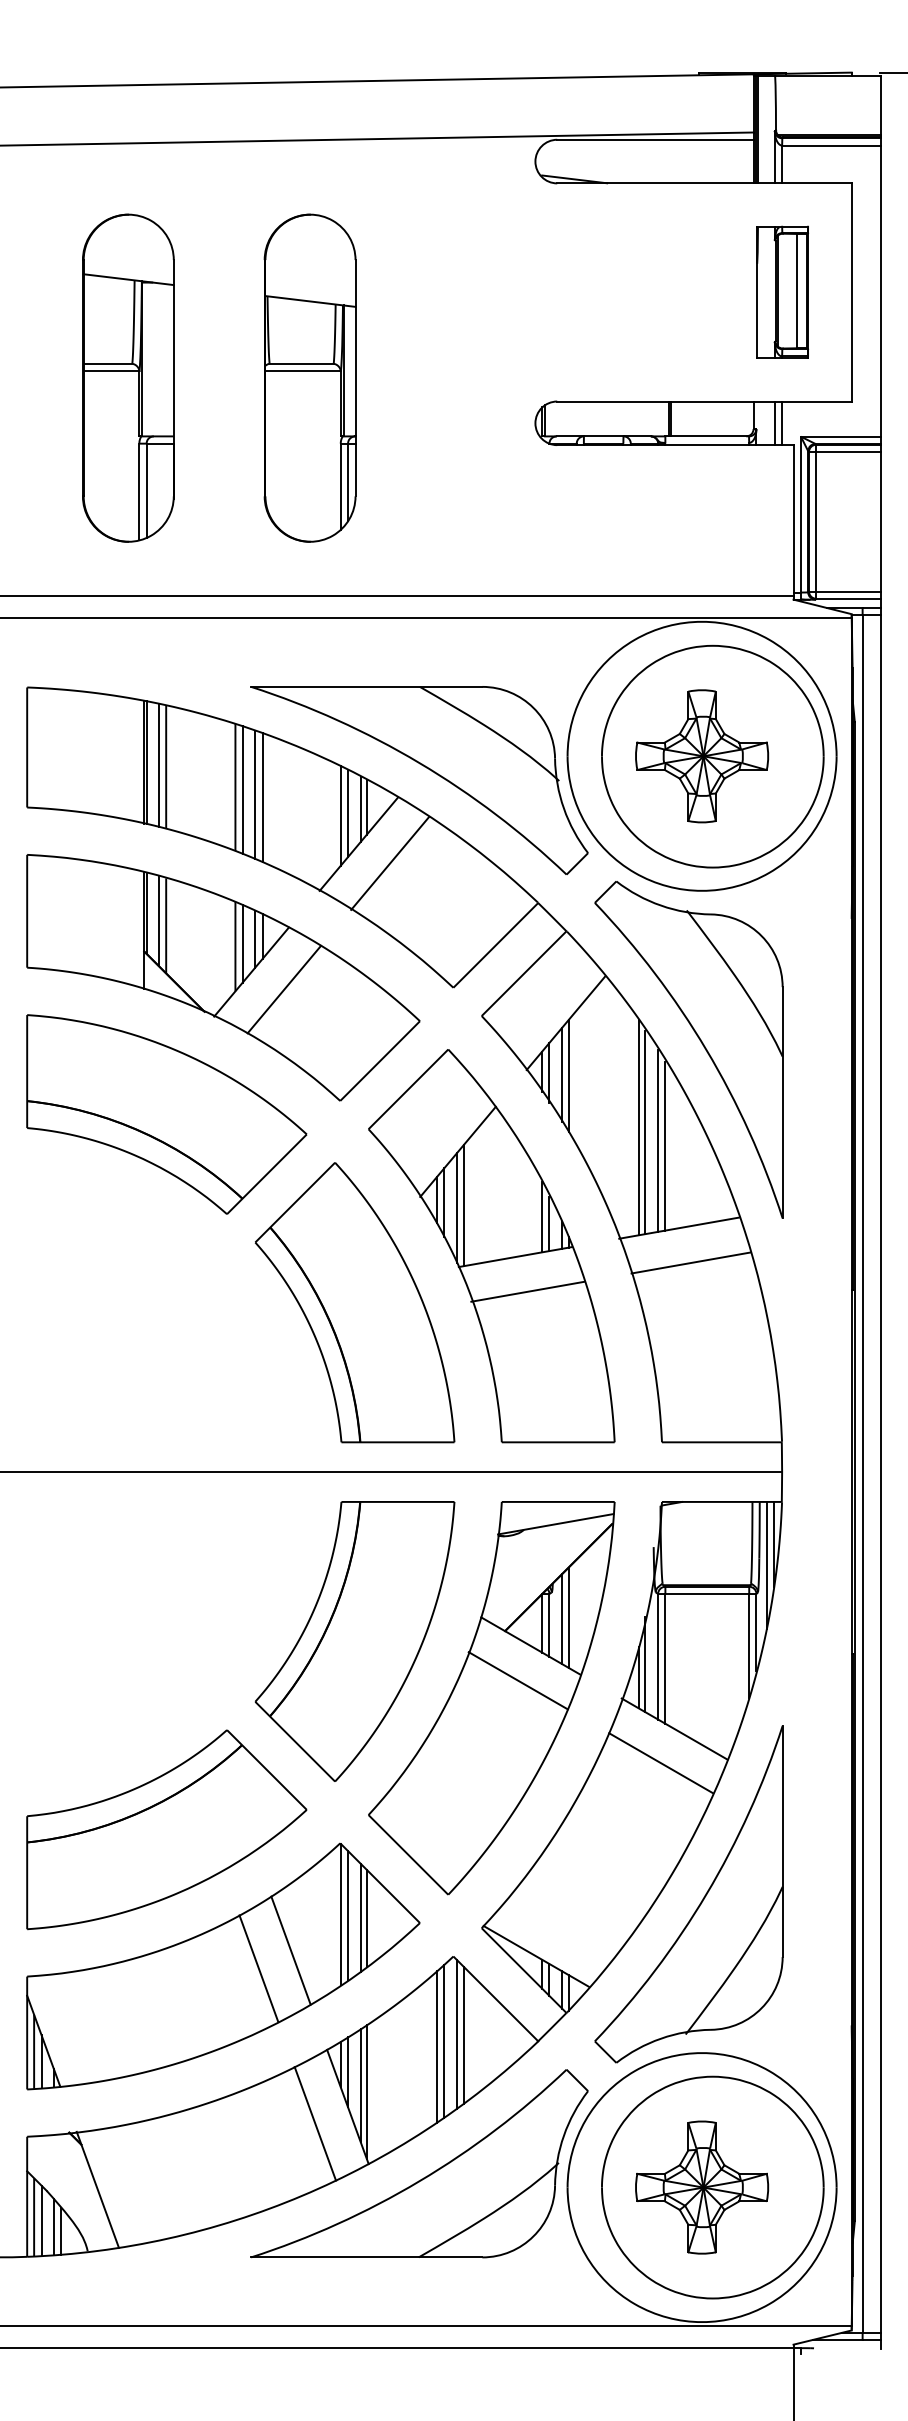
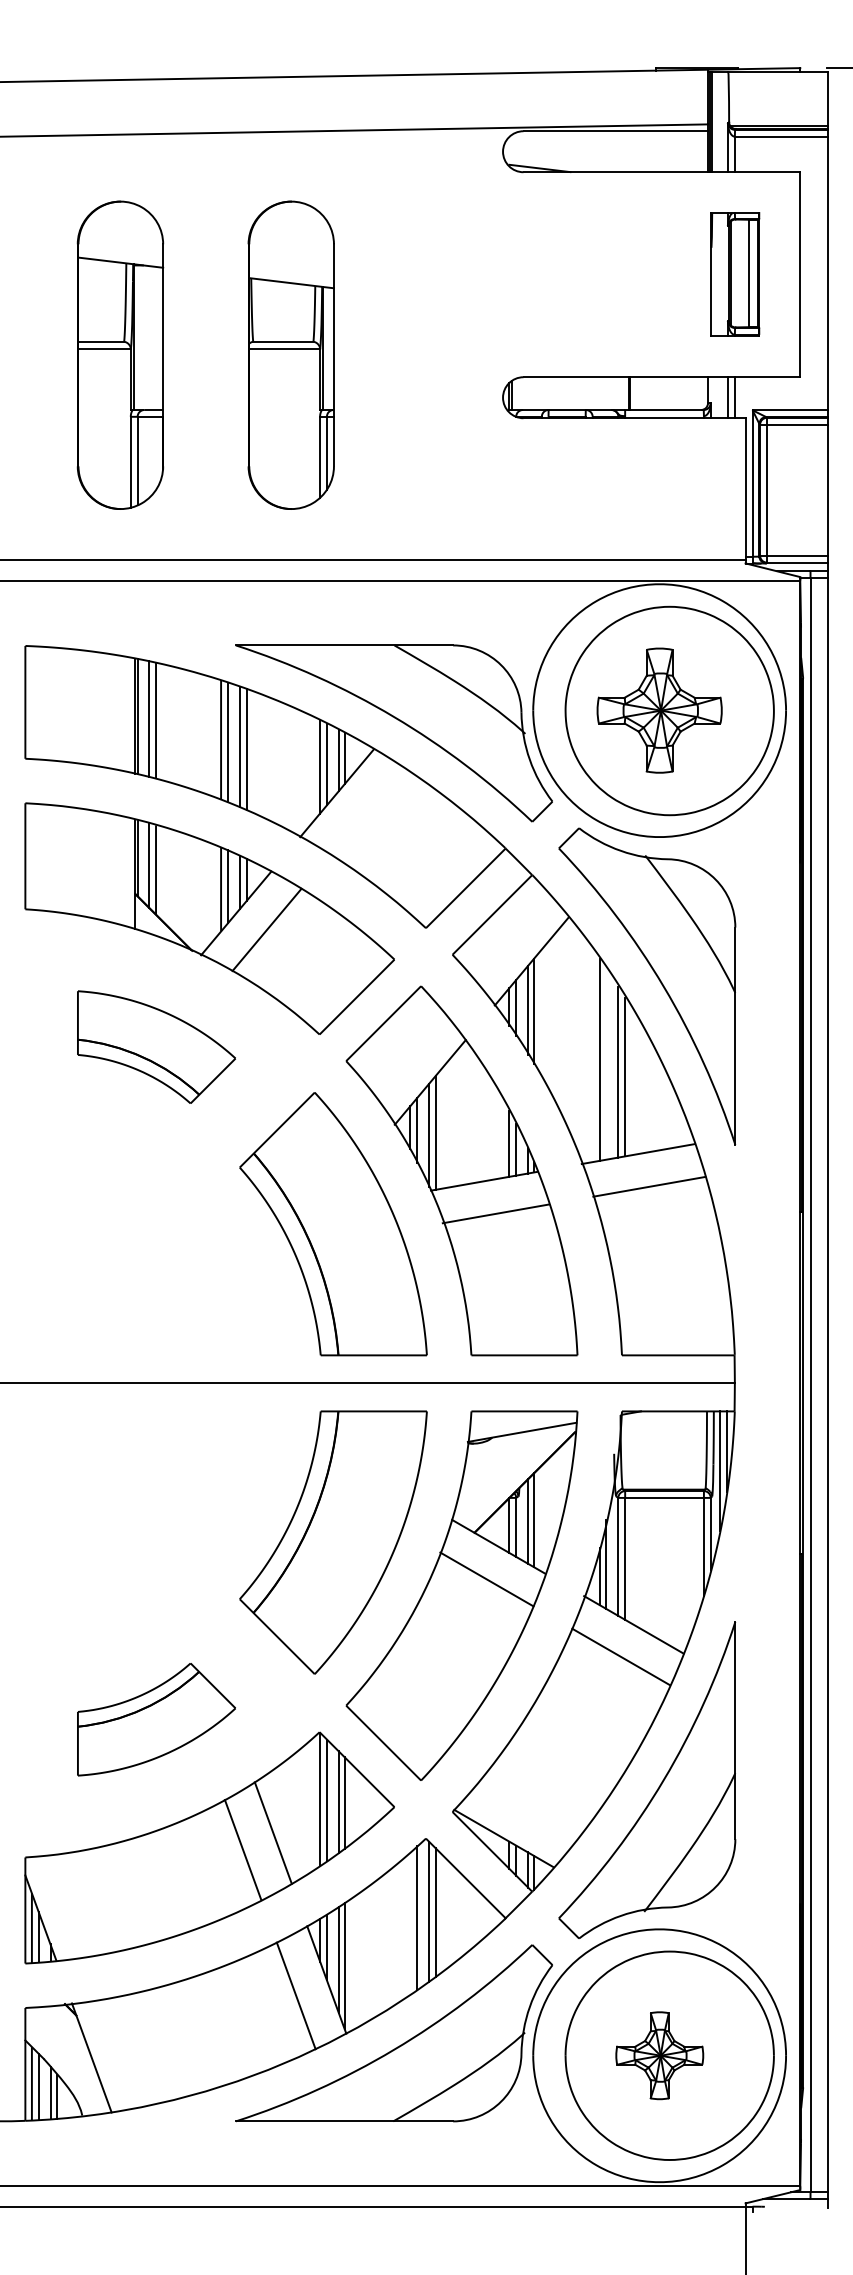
line: (390, 863) -> (366, 811), removed
part: (166, 1114) -> (156, 1047), size x0.6
line: (645, 1132) -> (606, 1064), removed
part: (166, 1829) -> (156, 1719), size x0.6
line: (436, 2046) -> (410, 1923), removed
part: (702, 2187) -> (660, 2055), size x0.7

